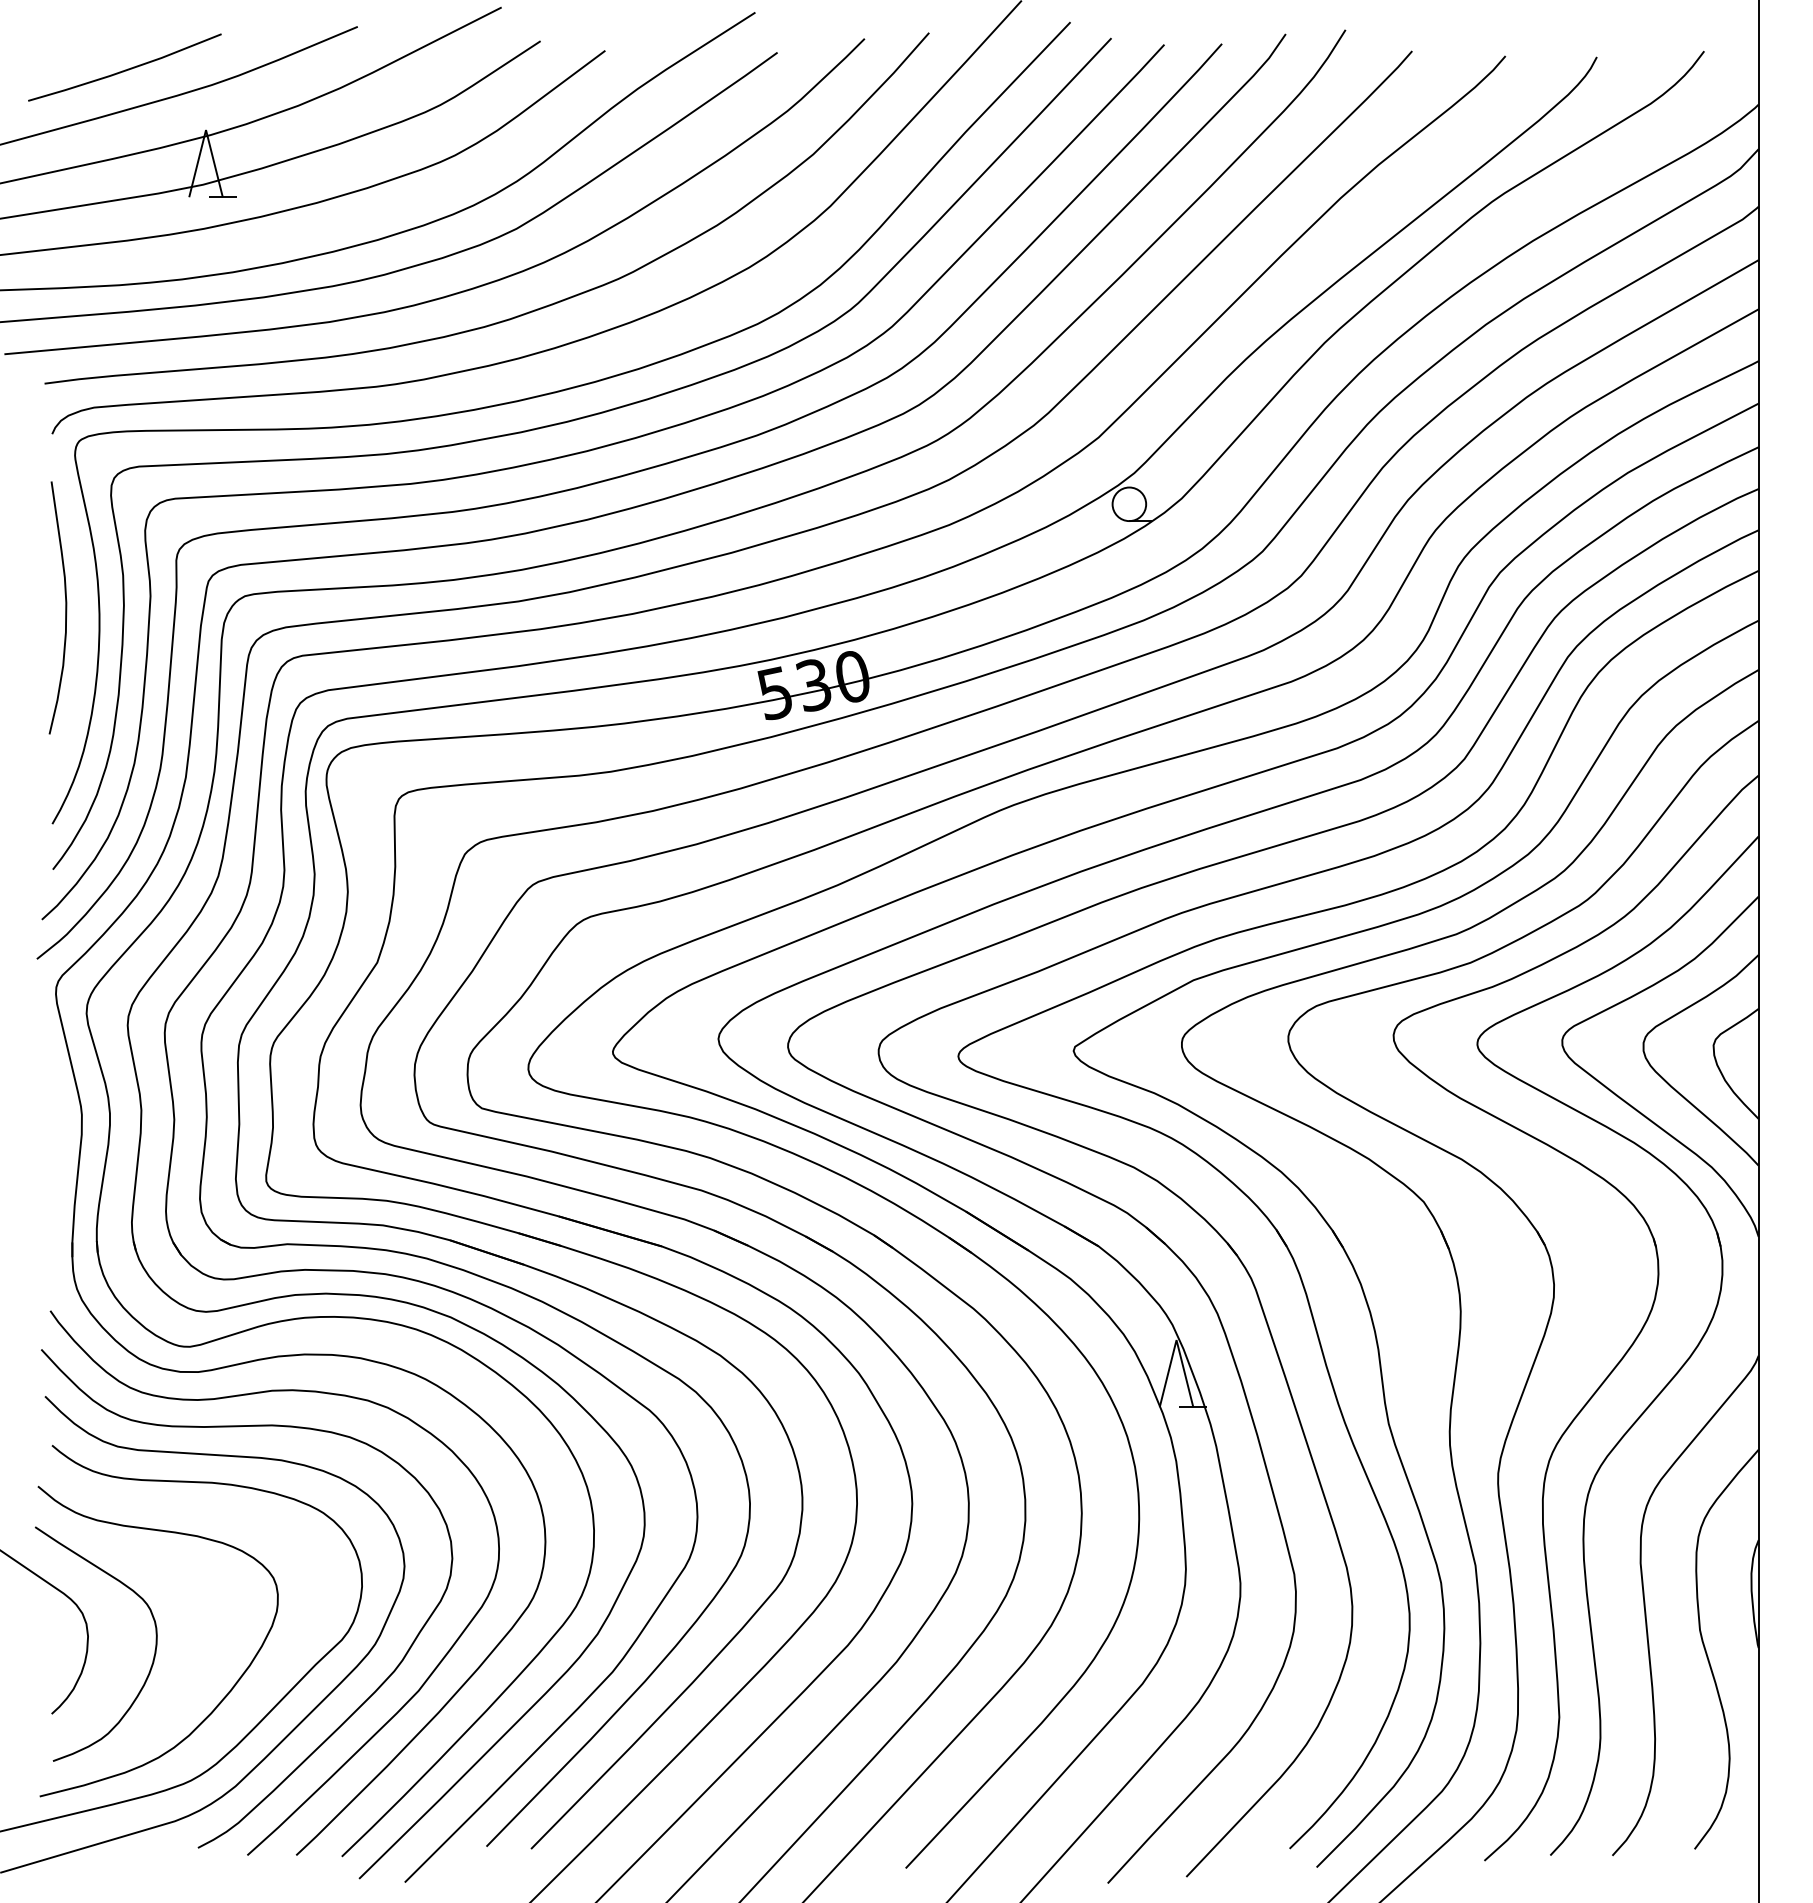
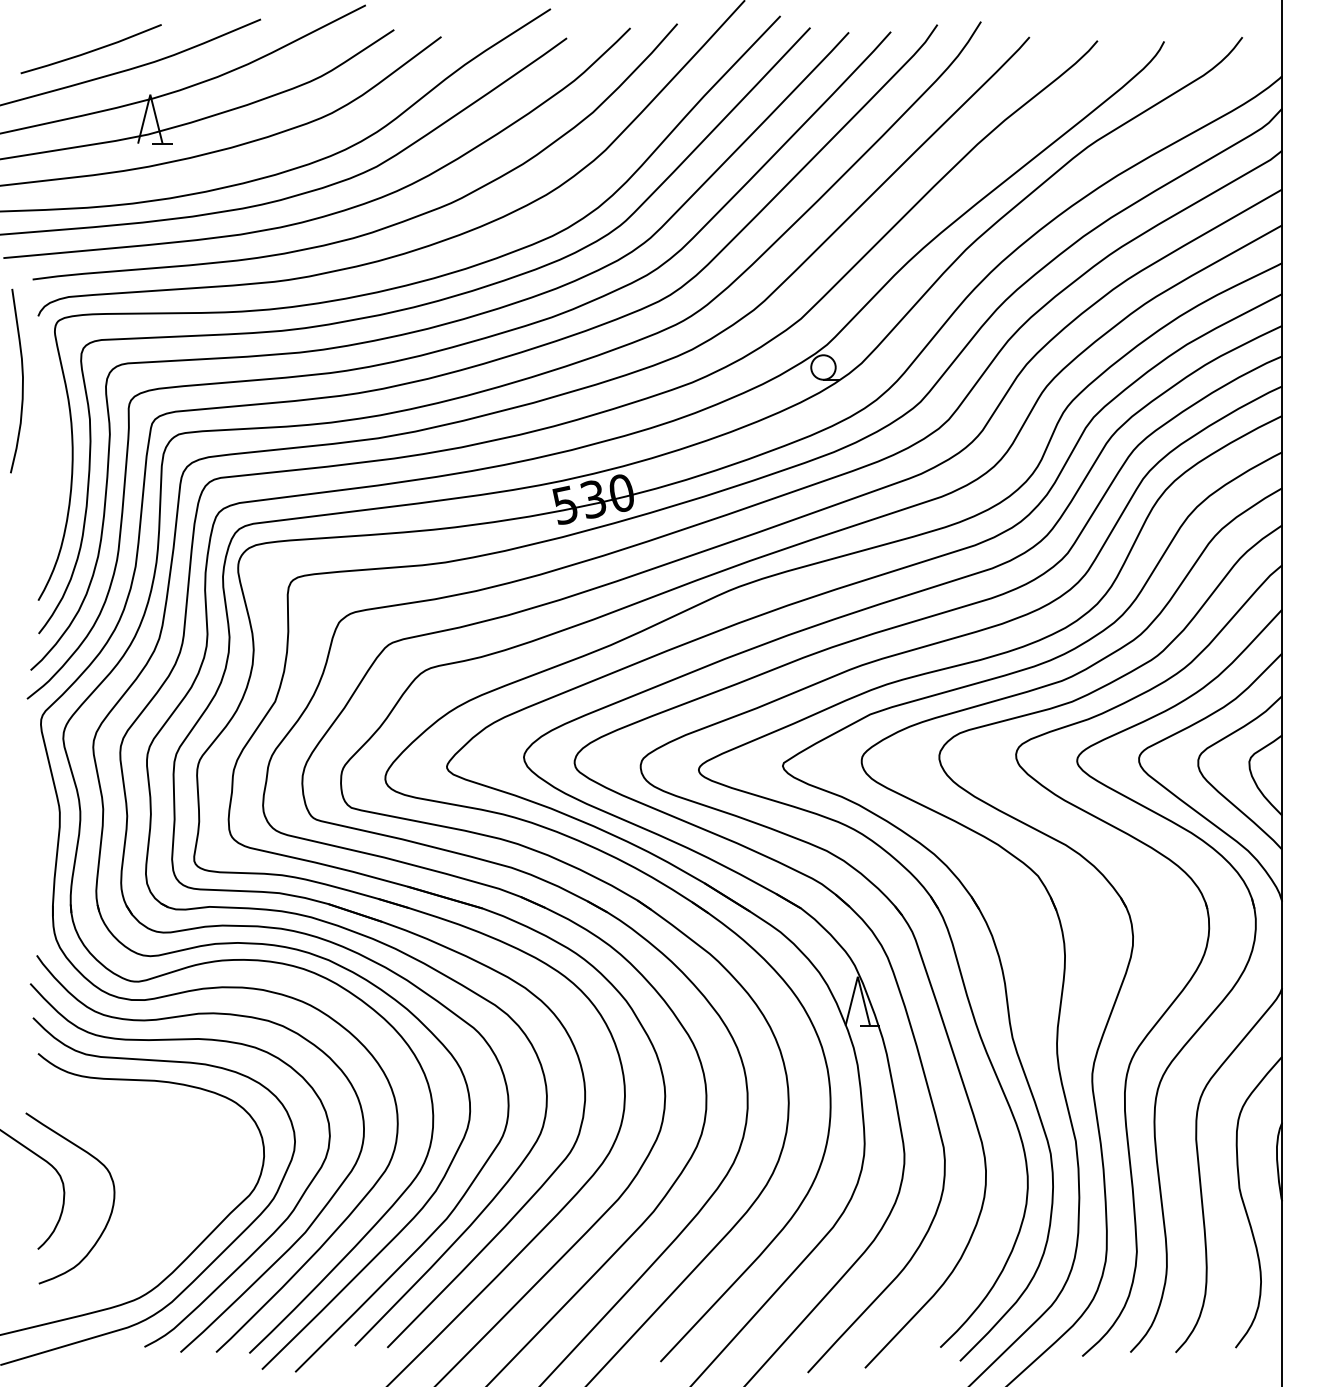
curve: (65, 607) -> (22, 380), moved
curve: (222, 1698) -> (162, 1238), removed

